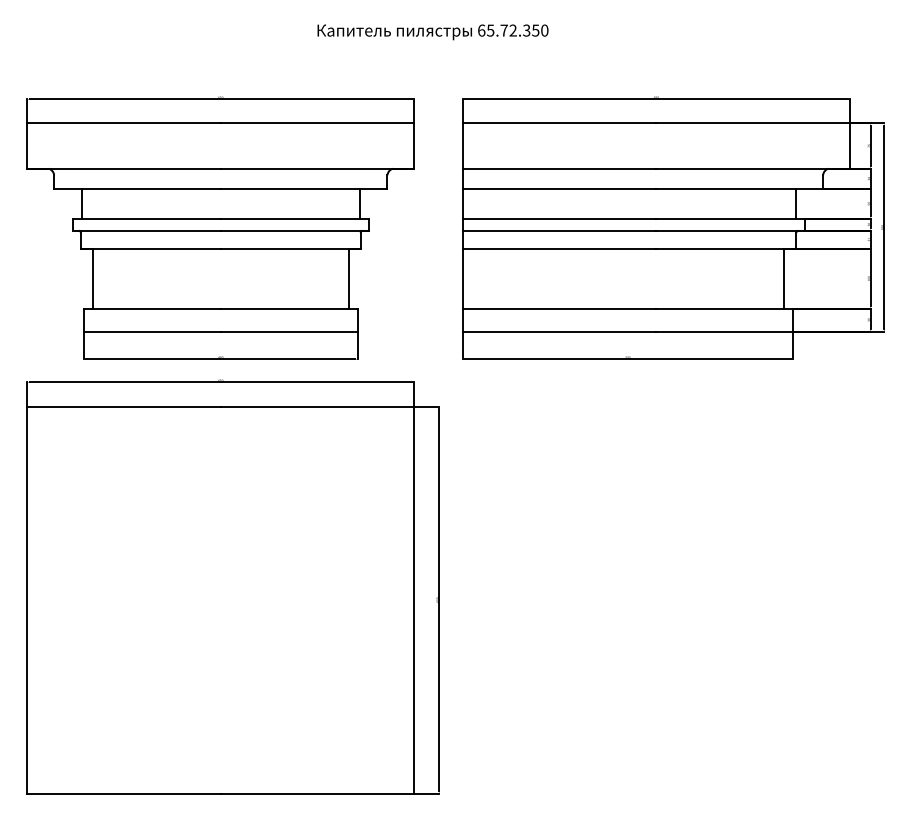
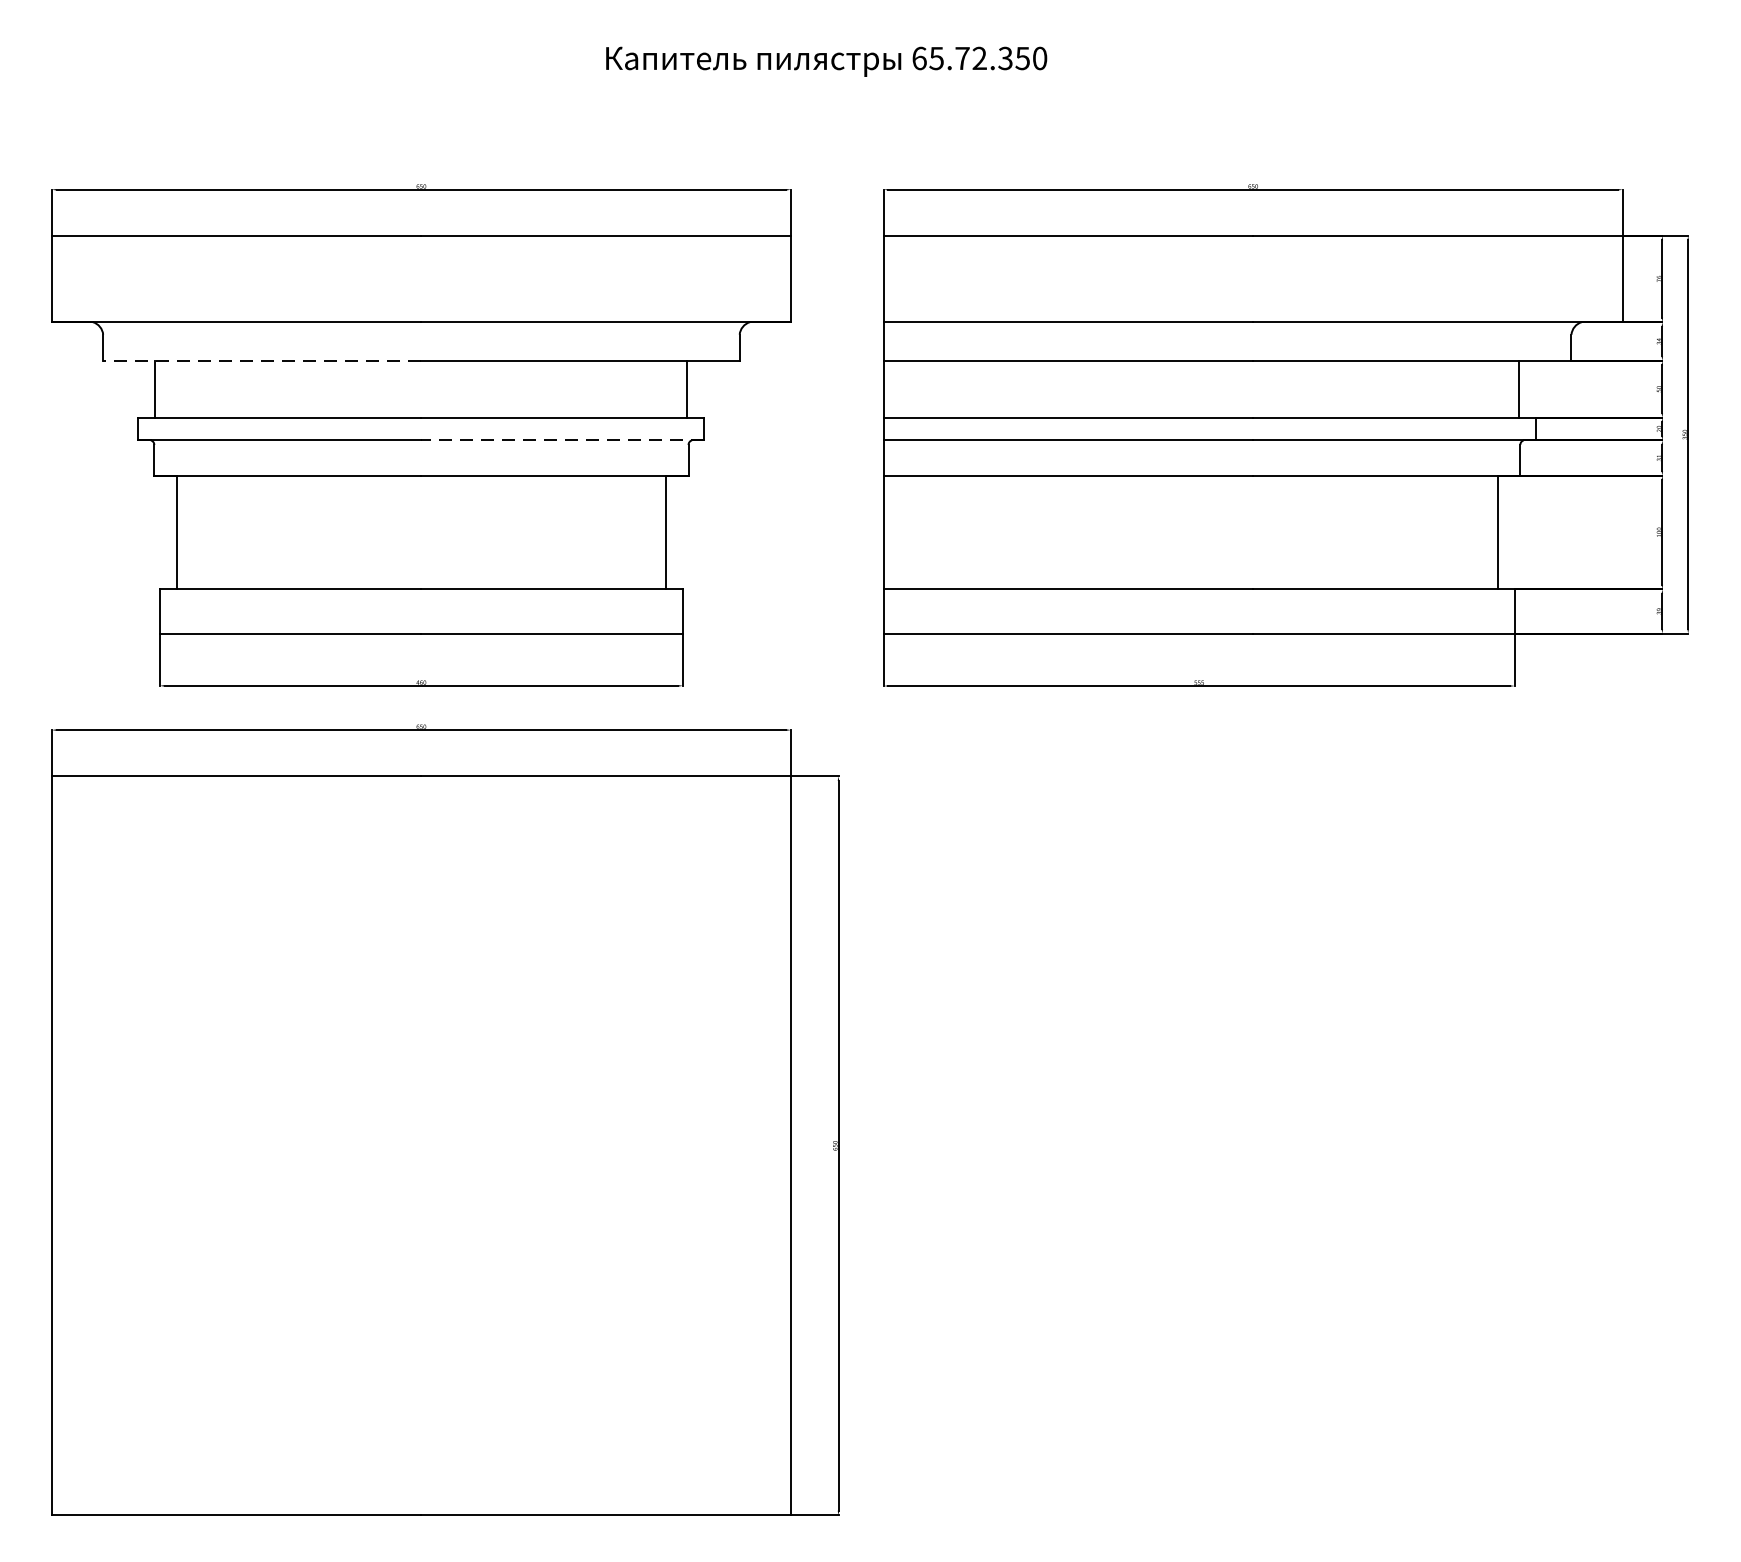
line: (136, 188) -> (260, 359), solid -> dashed
line: (294, 230) -> (562, 440), solid -> dashed

